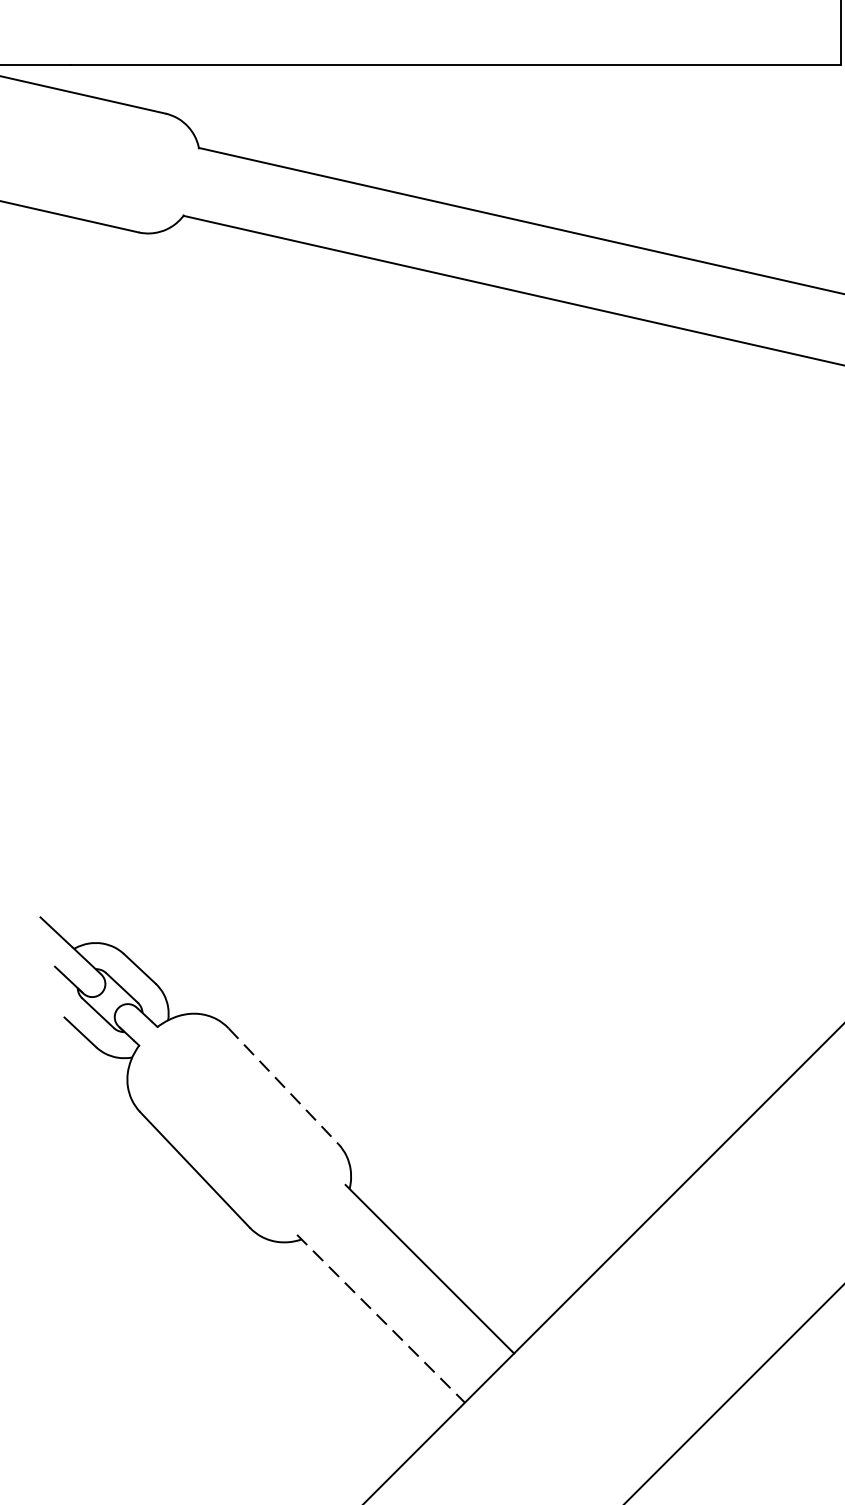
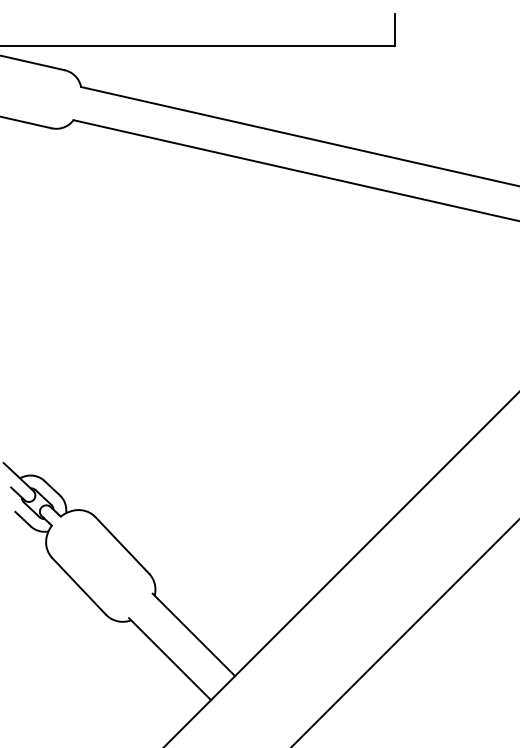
line: (283, 1086) -> (122, 545), dashed -> solid
line: (381, 1319) -> (170, 659), dashed -> solid

